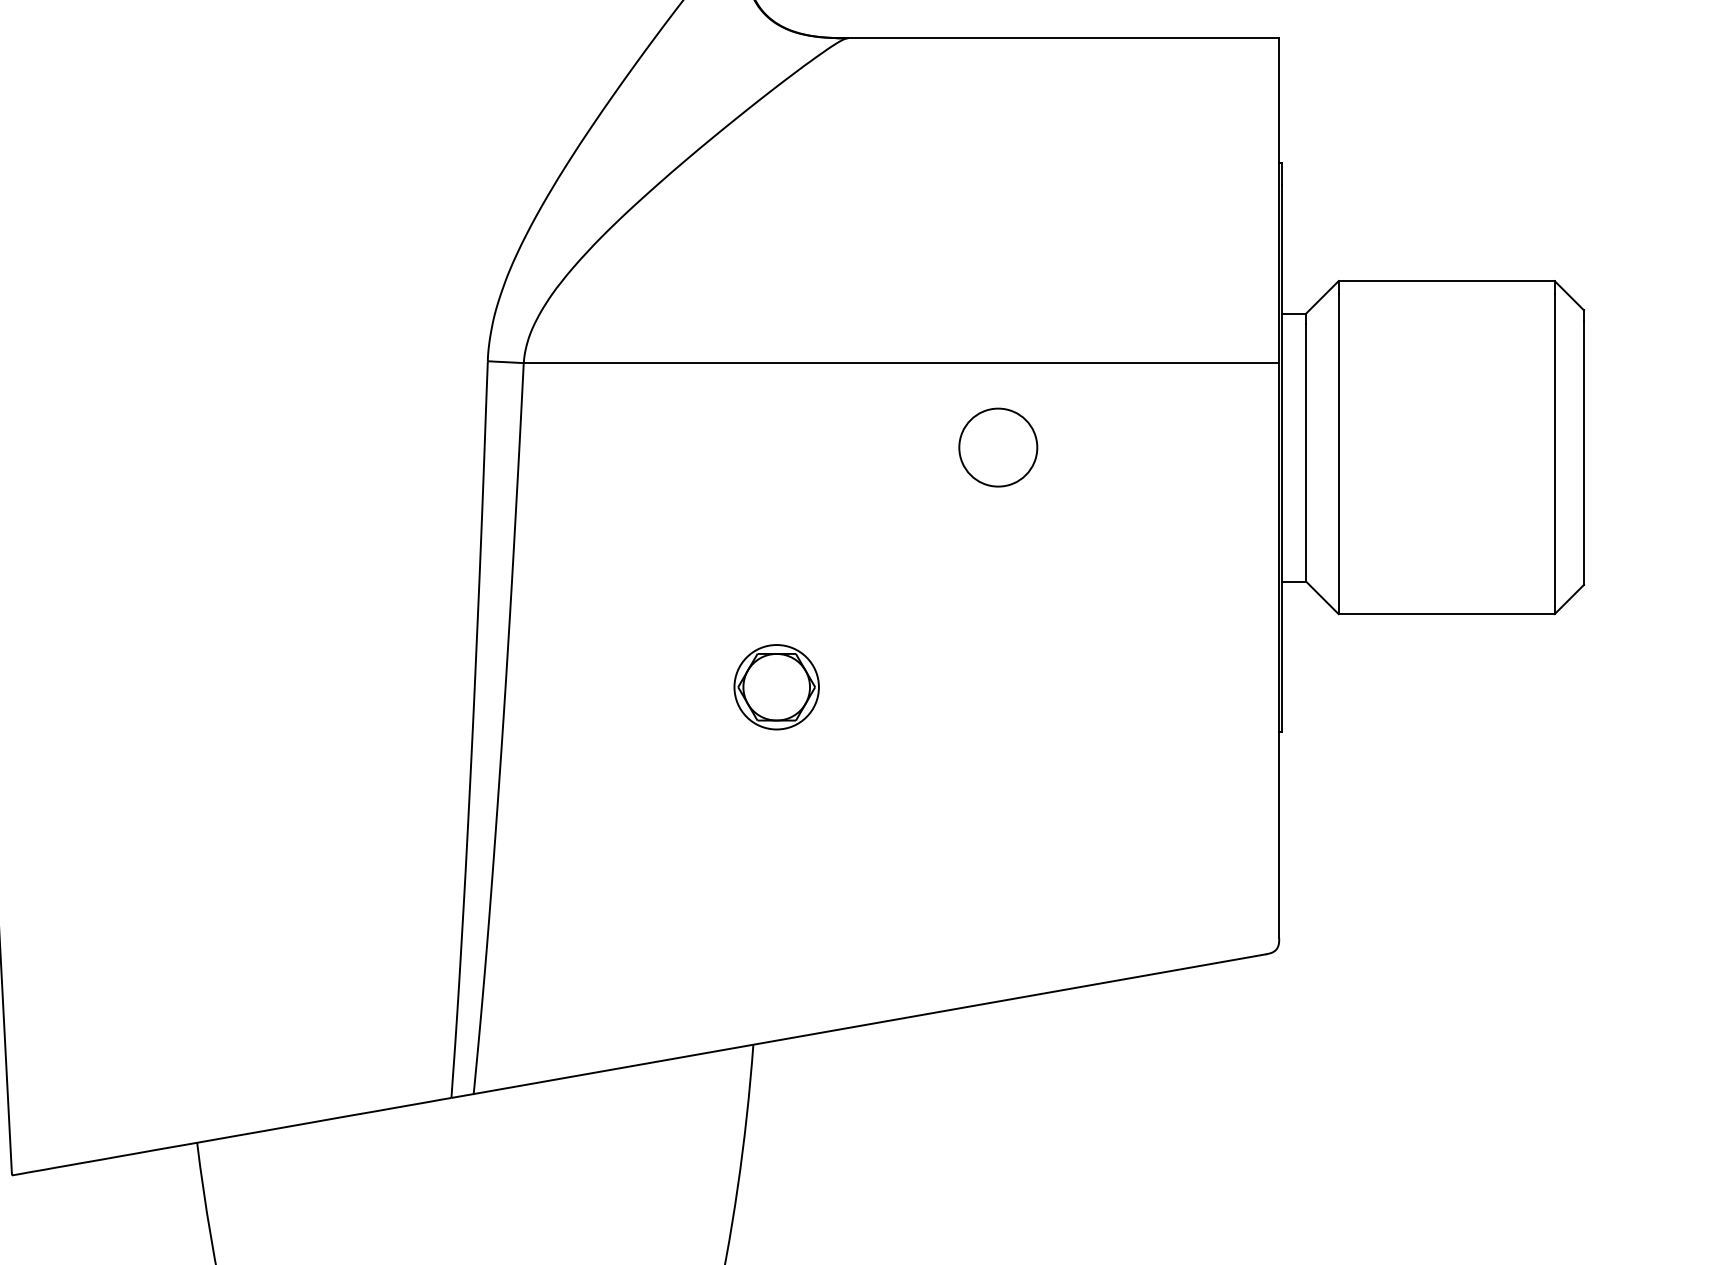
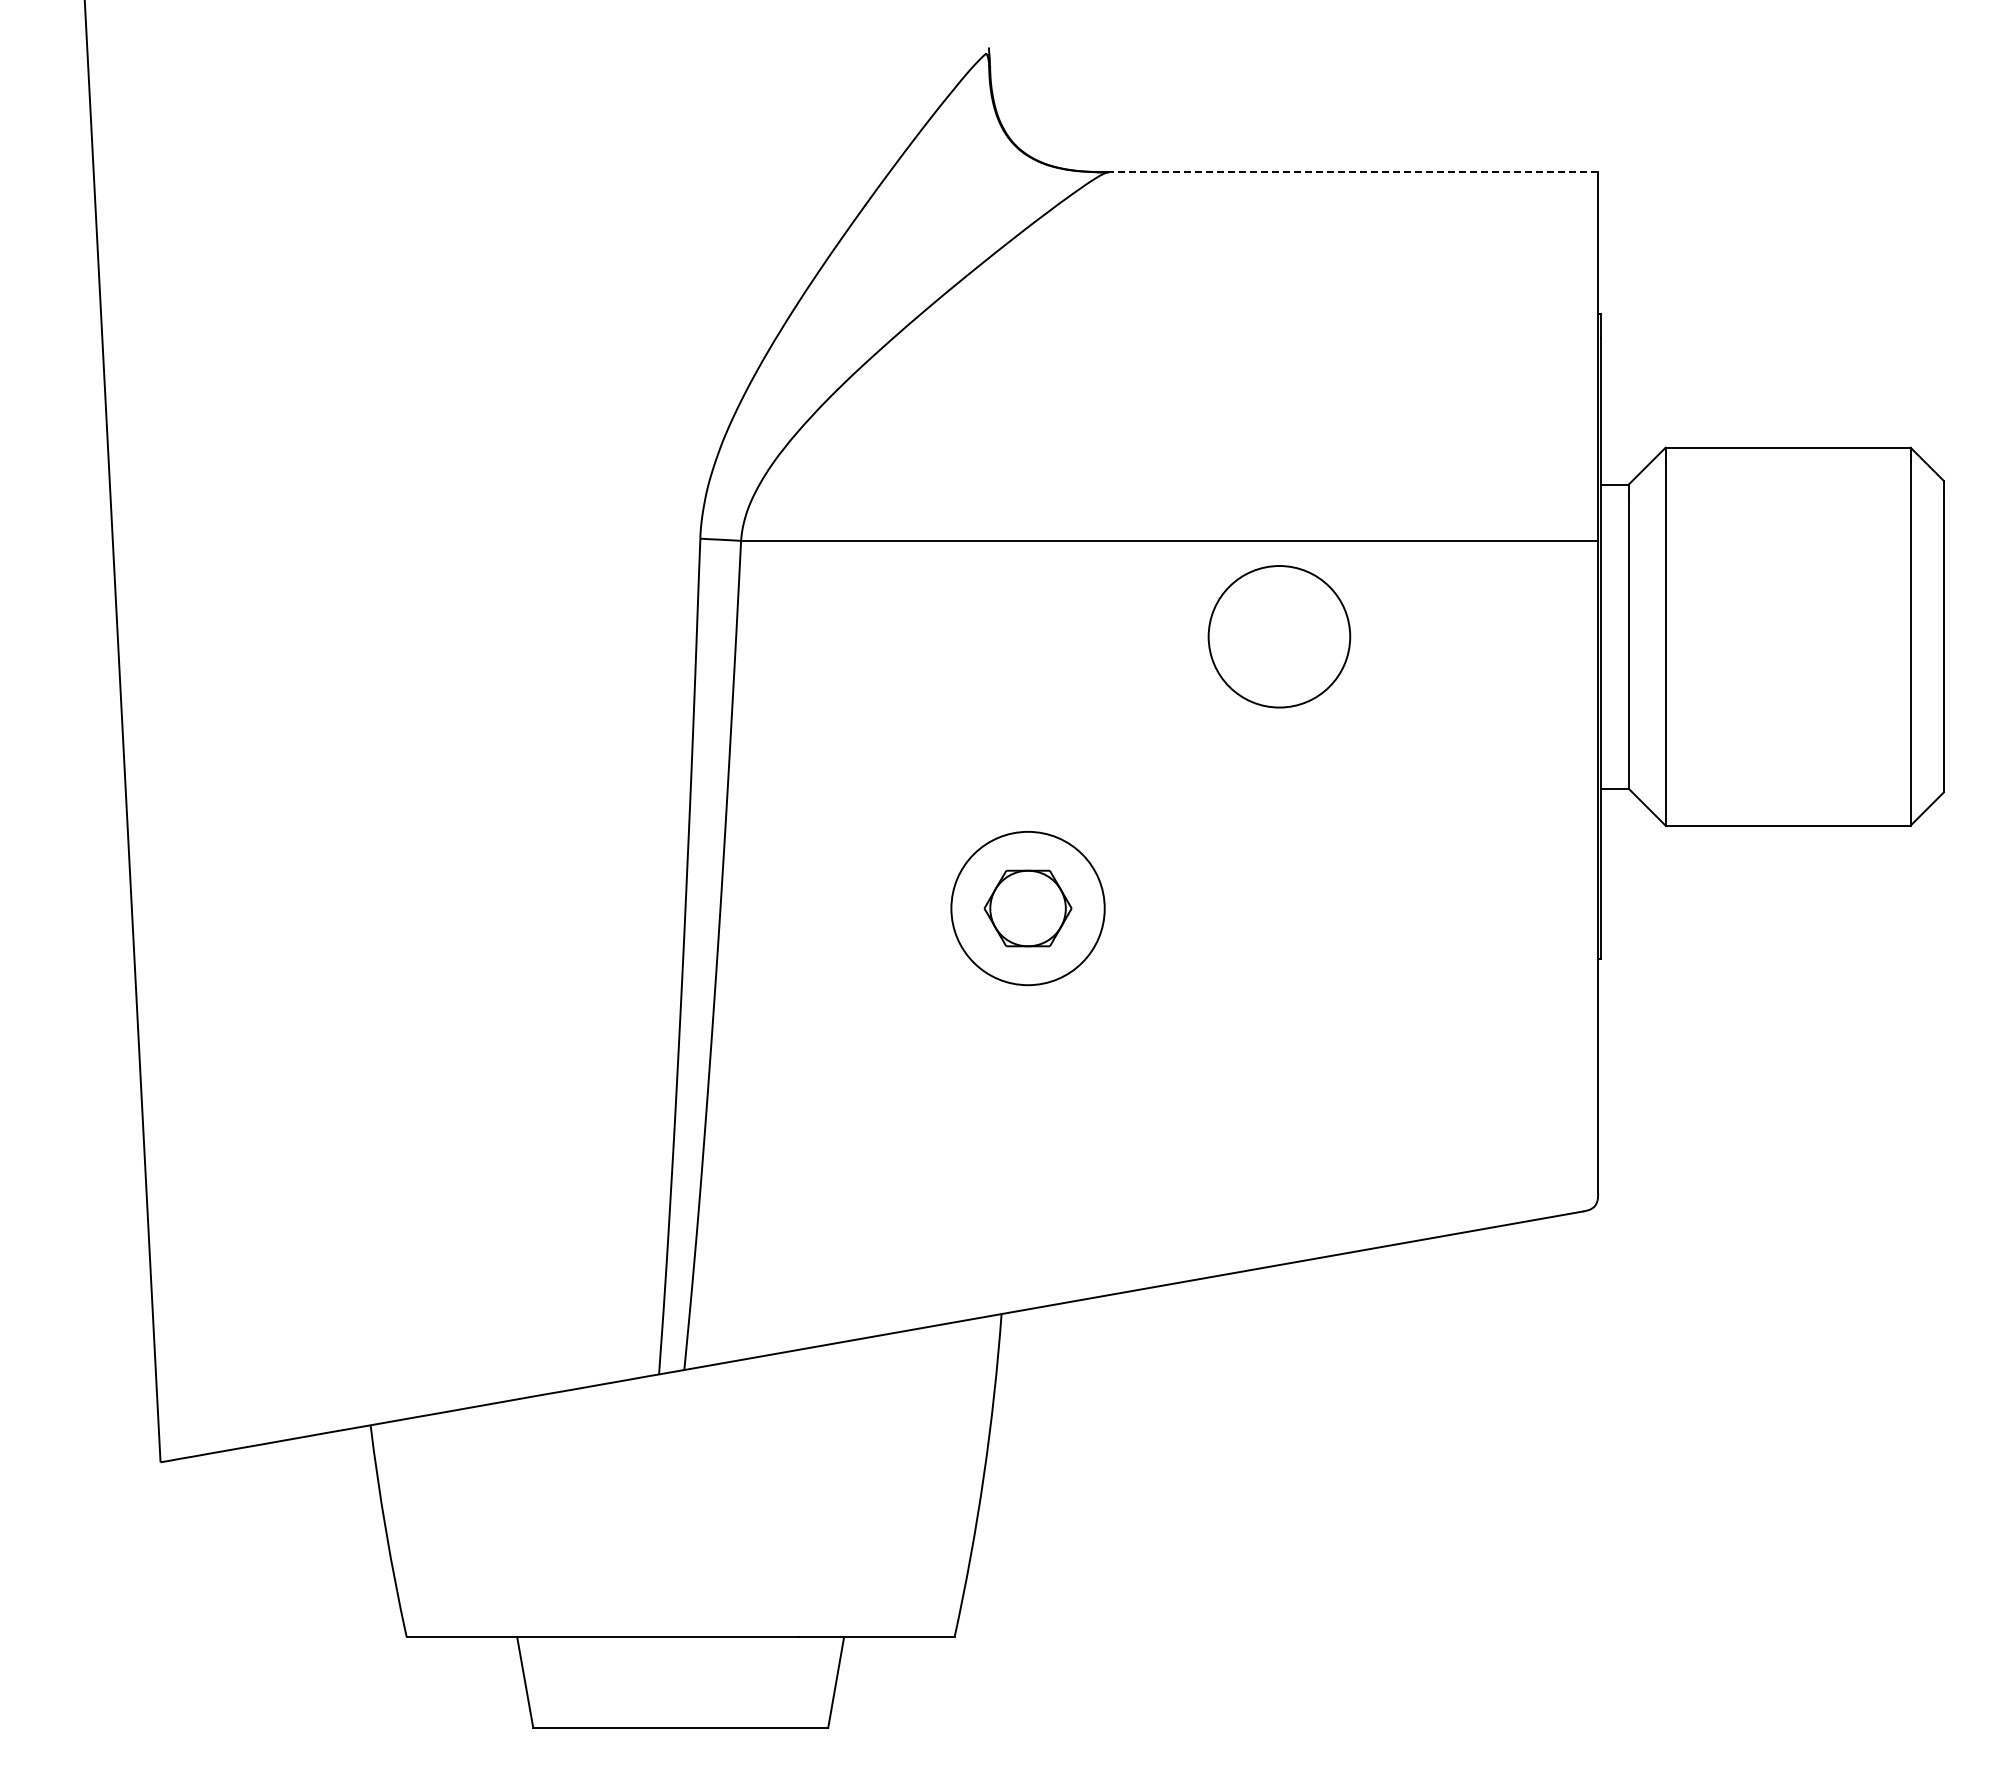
line: (1063, 38) -> (1353, 172), solid -> dashed
circle: (998, 447) -> (1279, 636), size x1.6
circle: (776, 687) -> (1027, 908), size x1.6

